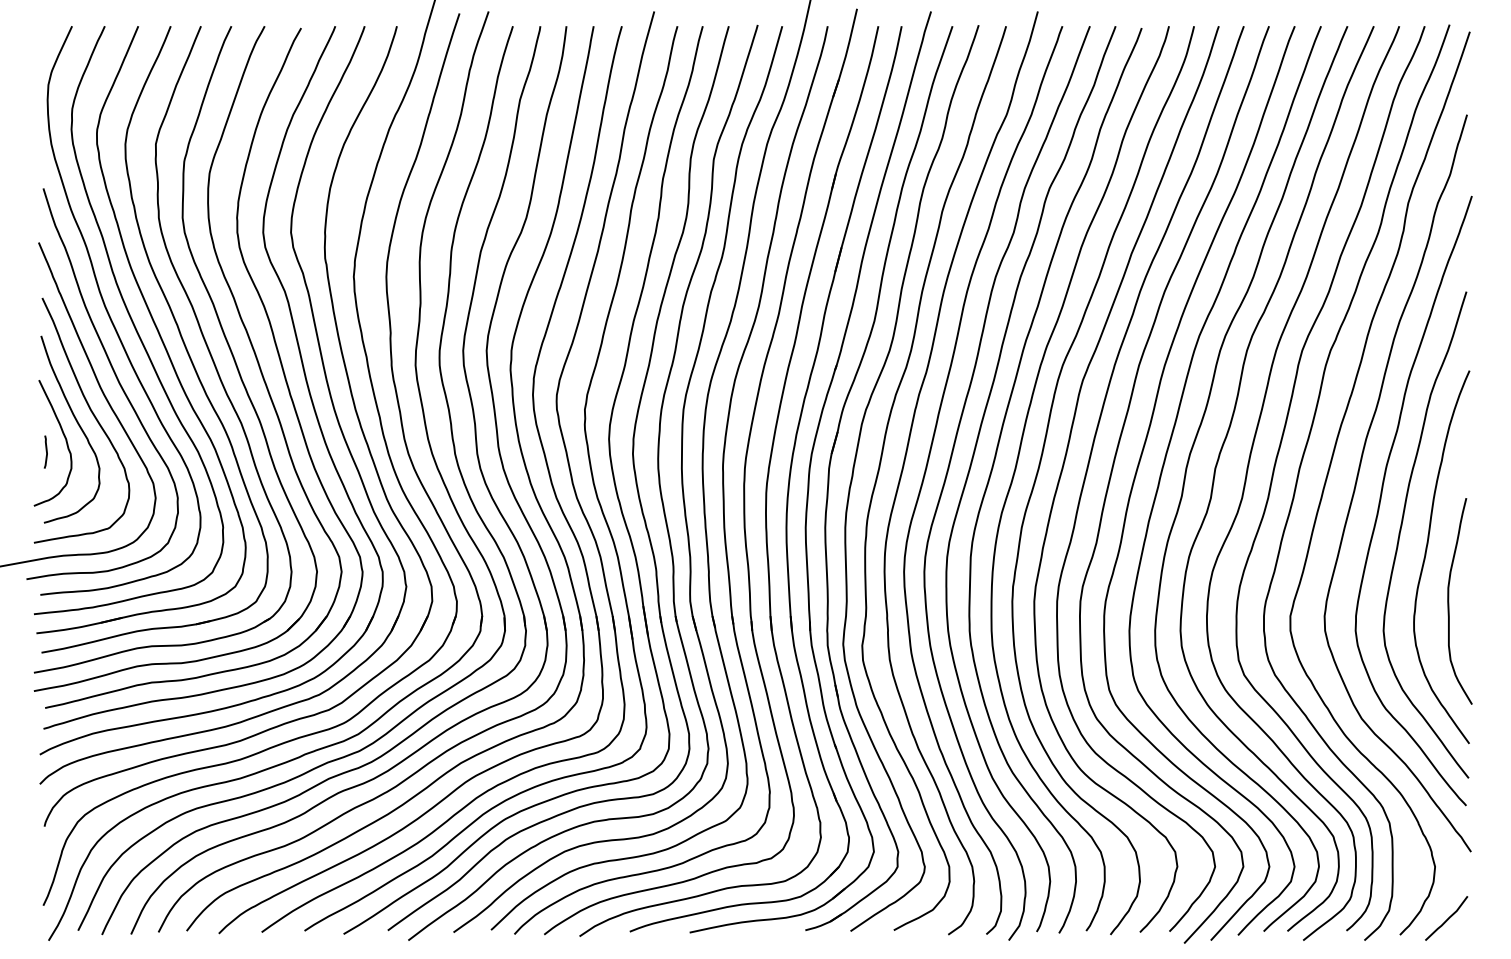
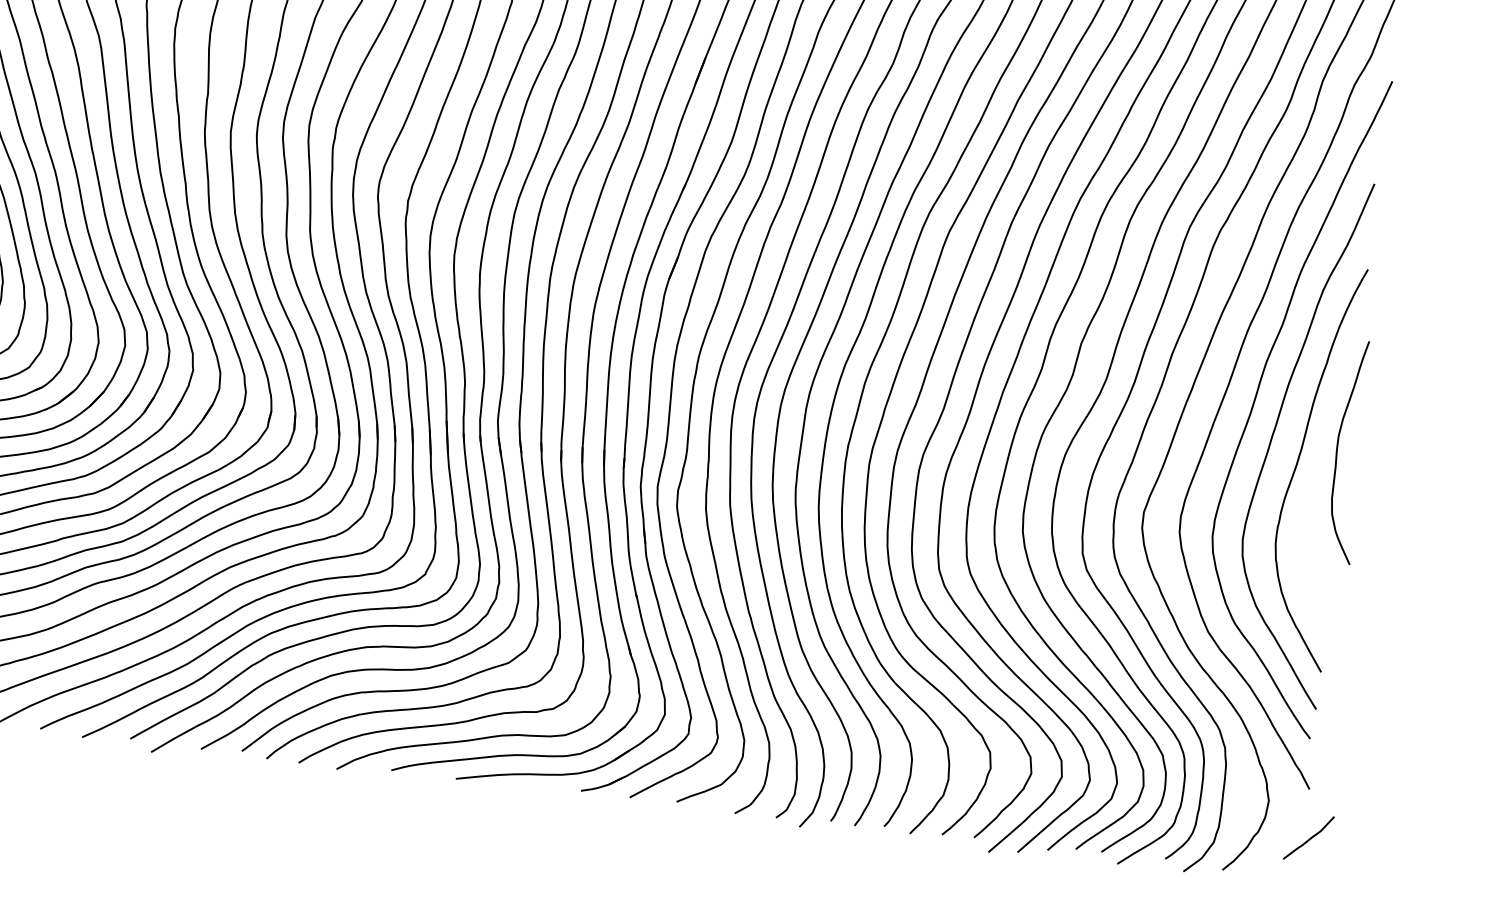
curve: (1449, 601) -> (1338, 450), moved
curve: (1447, 918) -> (1309, 838), moved

